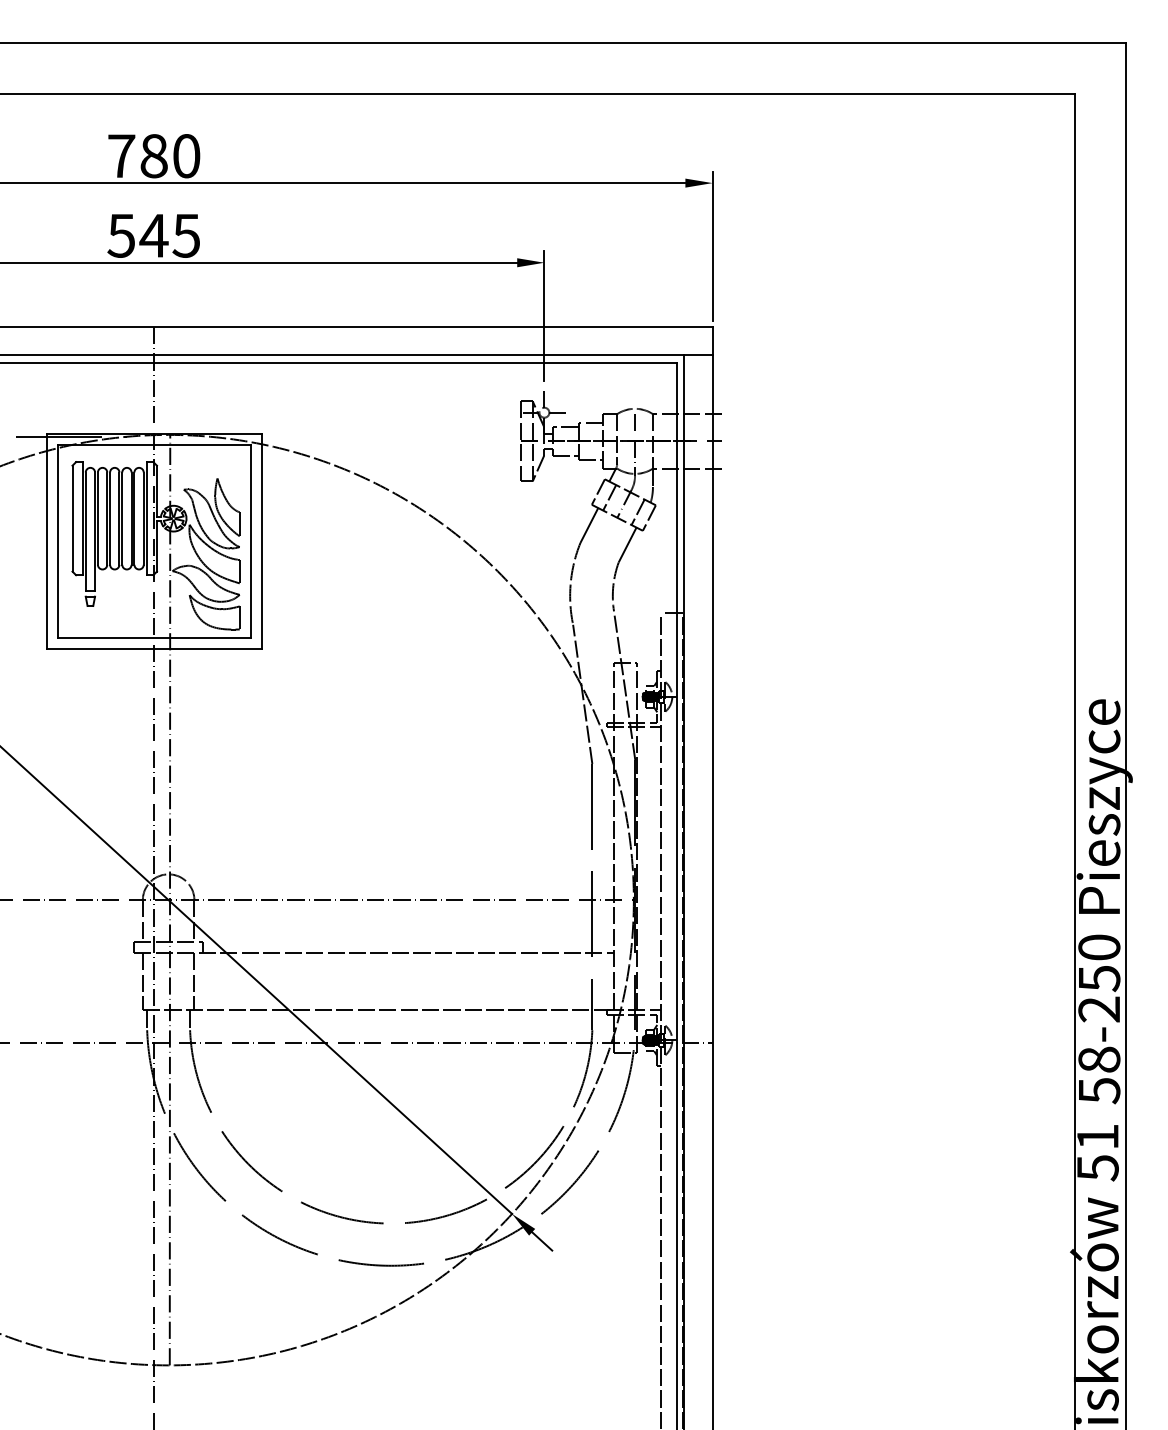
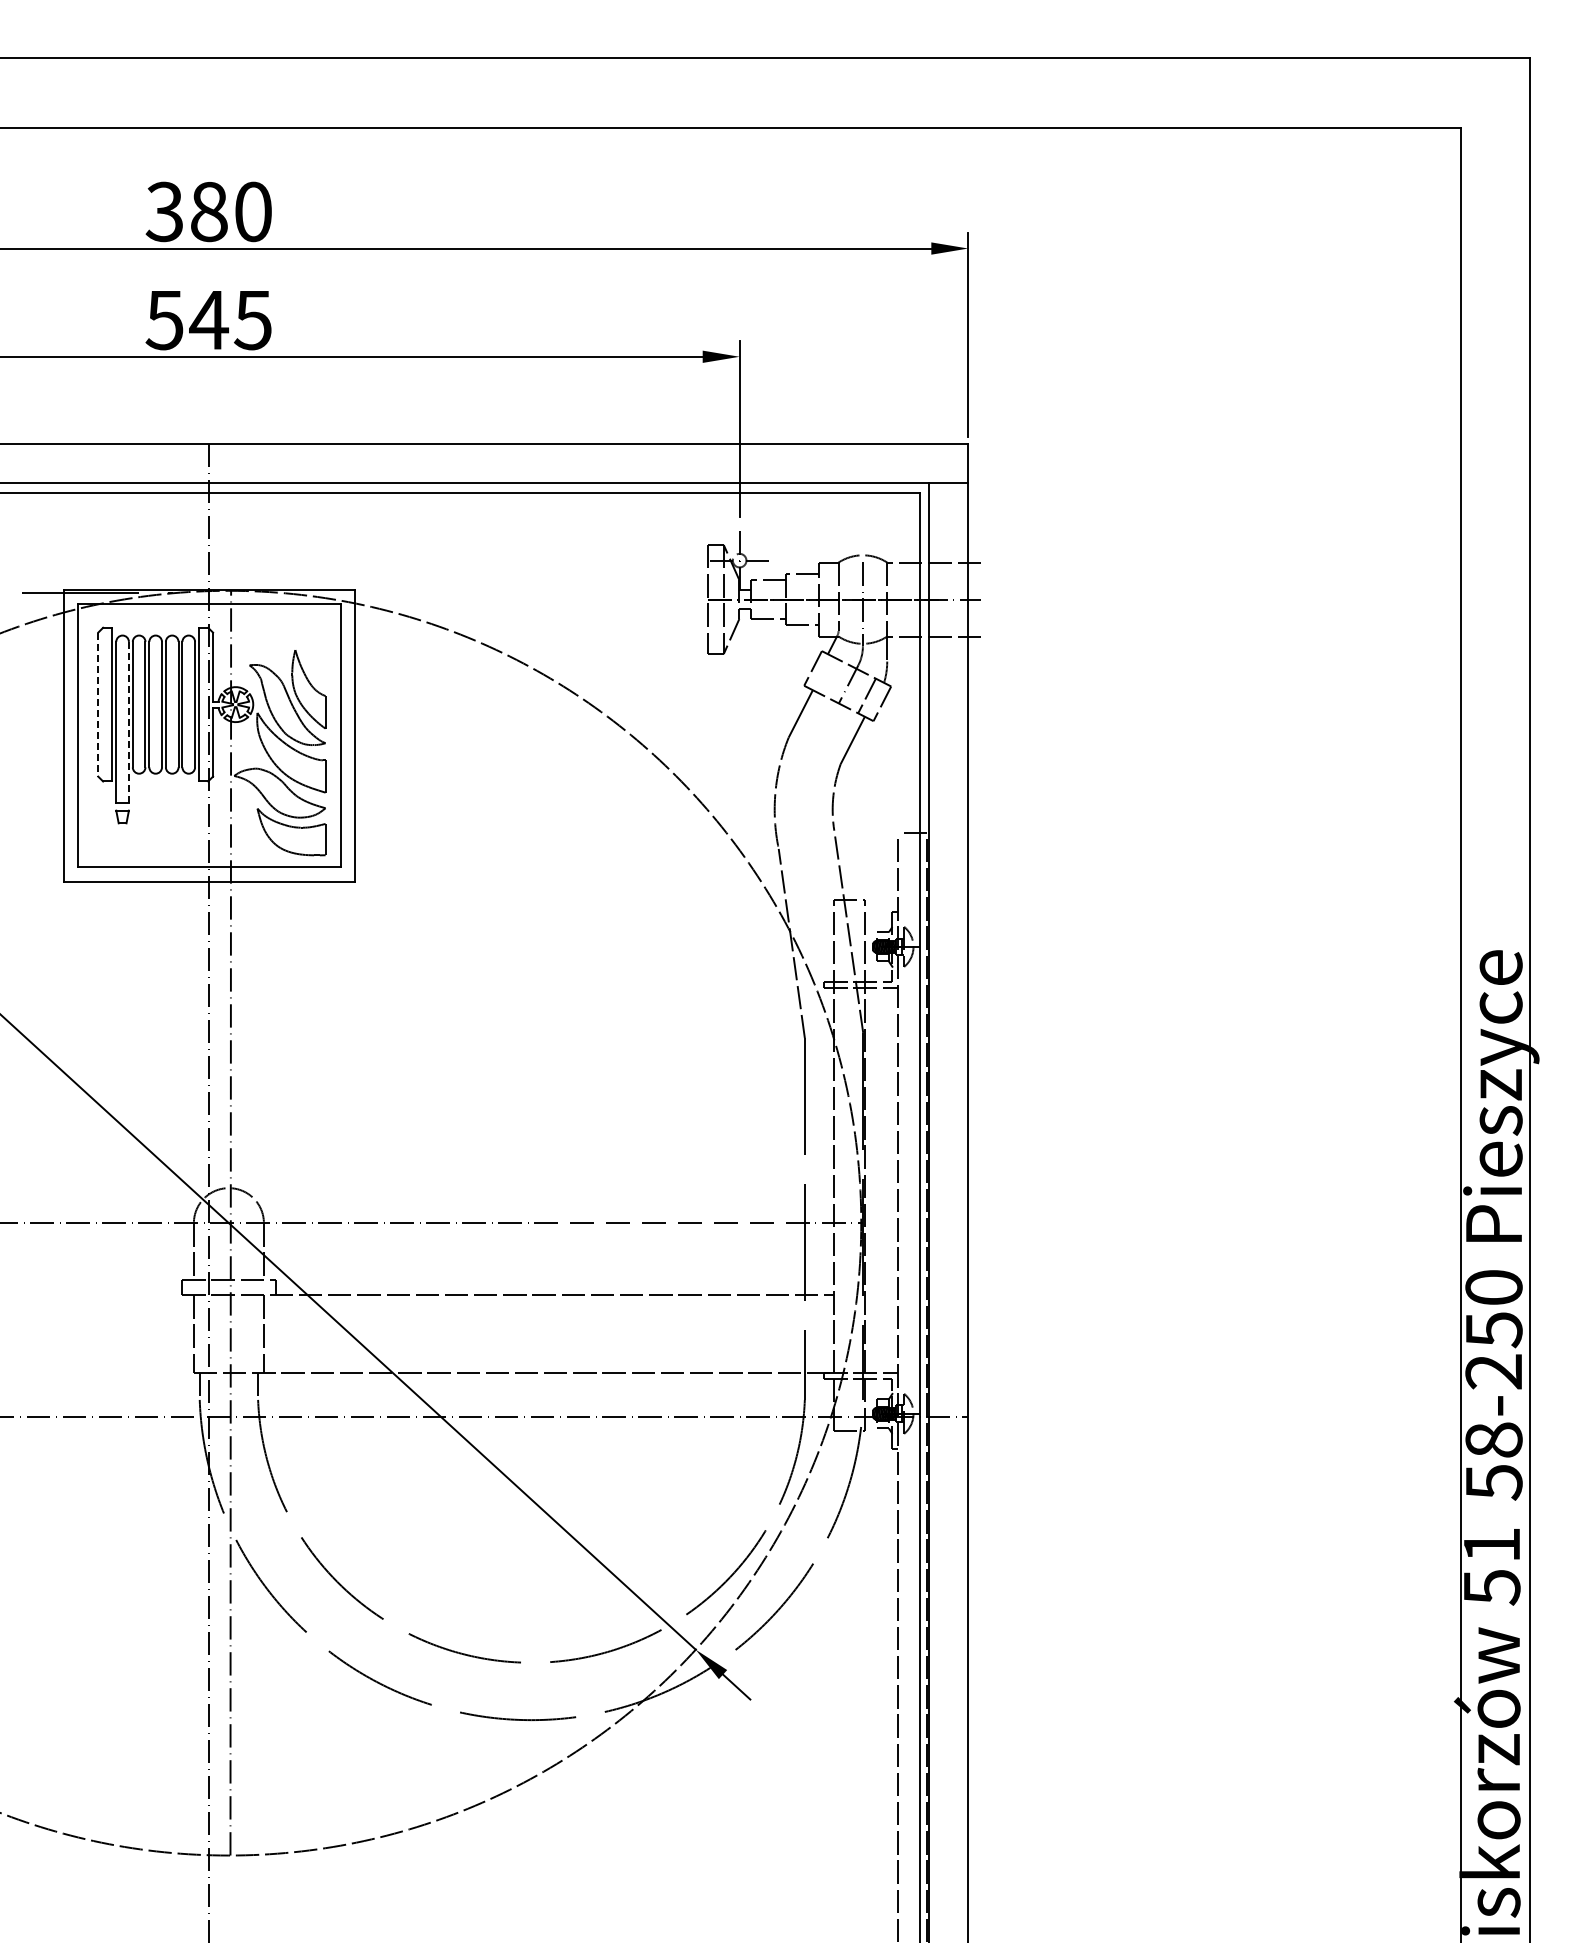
text: (121, 155) -> (164, 211), 780 -> 380
line: (609, 497) -> (828, 675), removed
line: (72, 518) -> (98, 704), solid -> dashed
line: (94, 531) -> (128, 722), solid -> dashed

